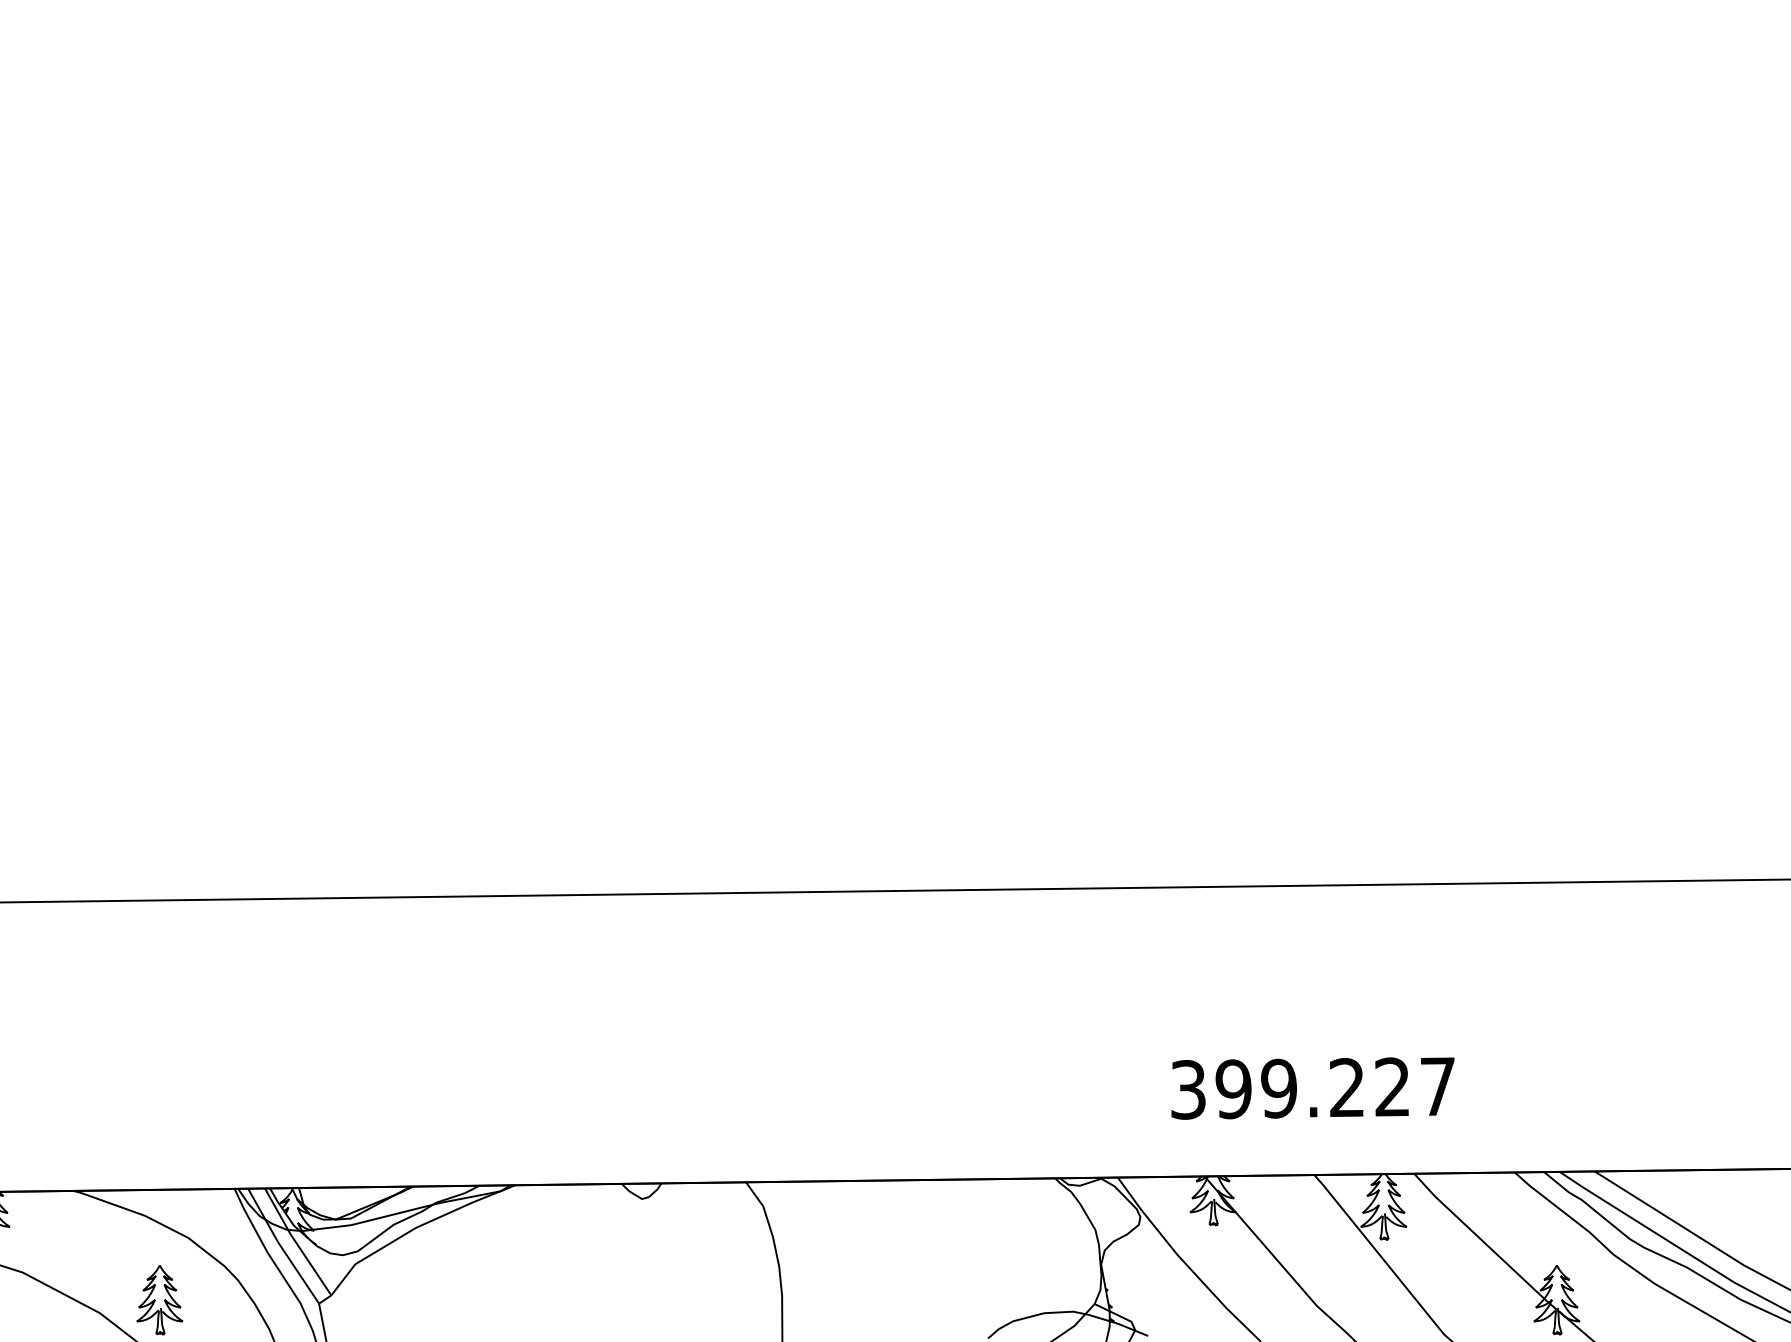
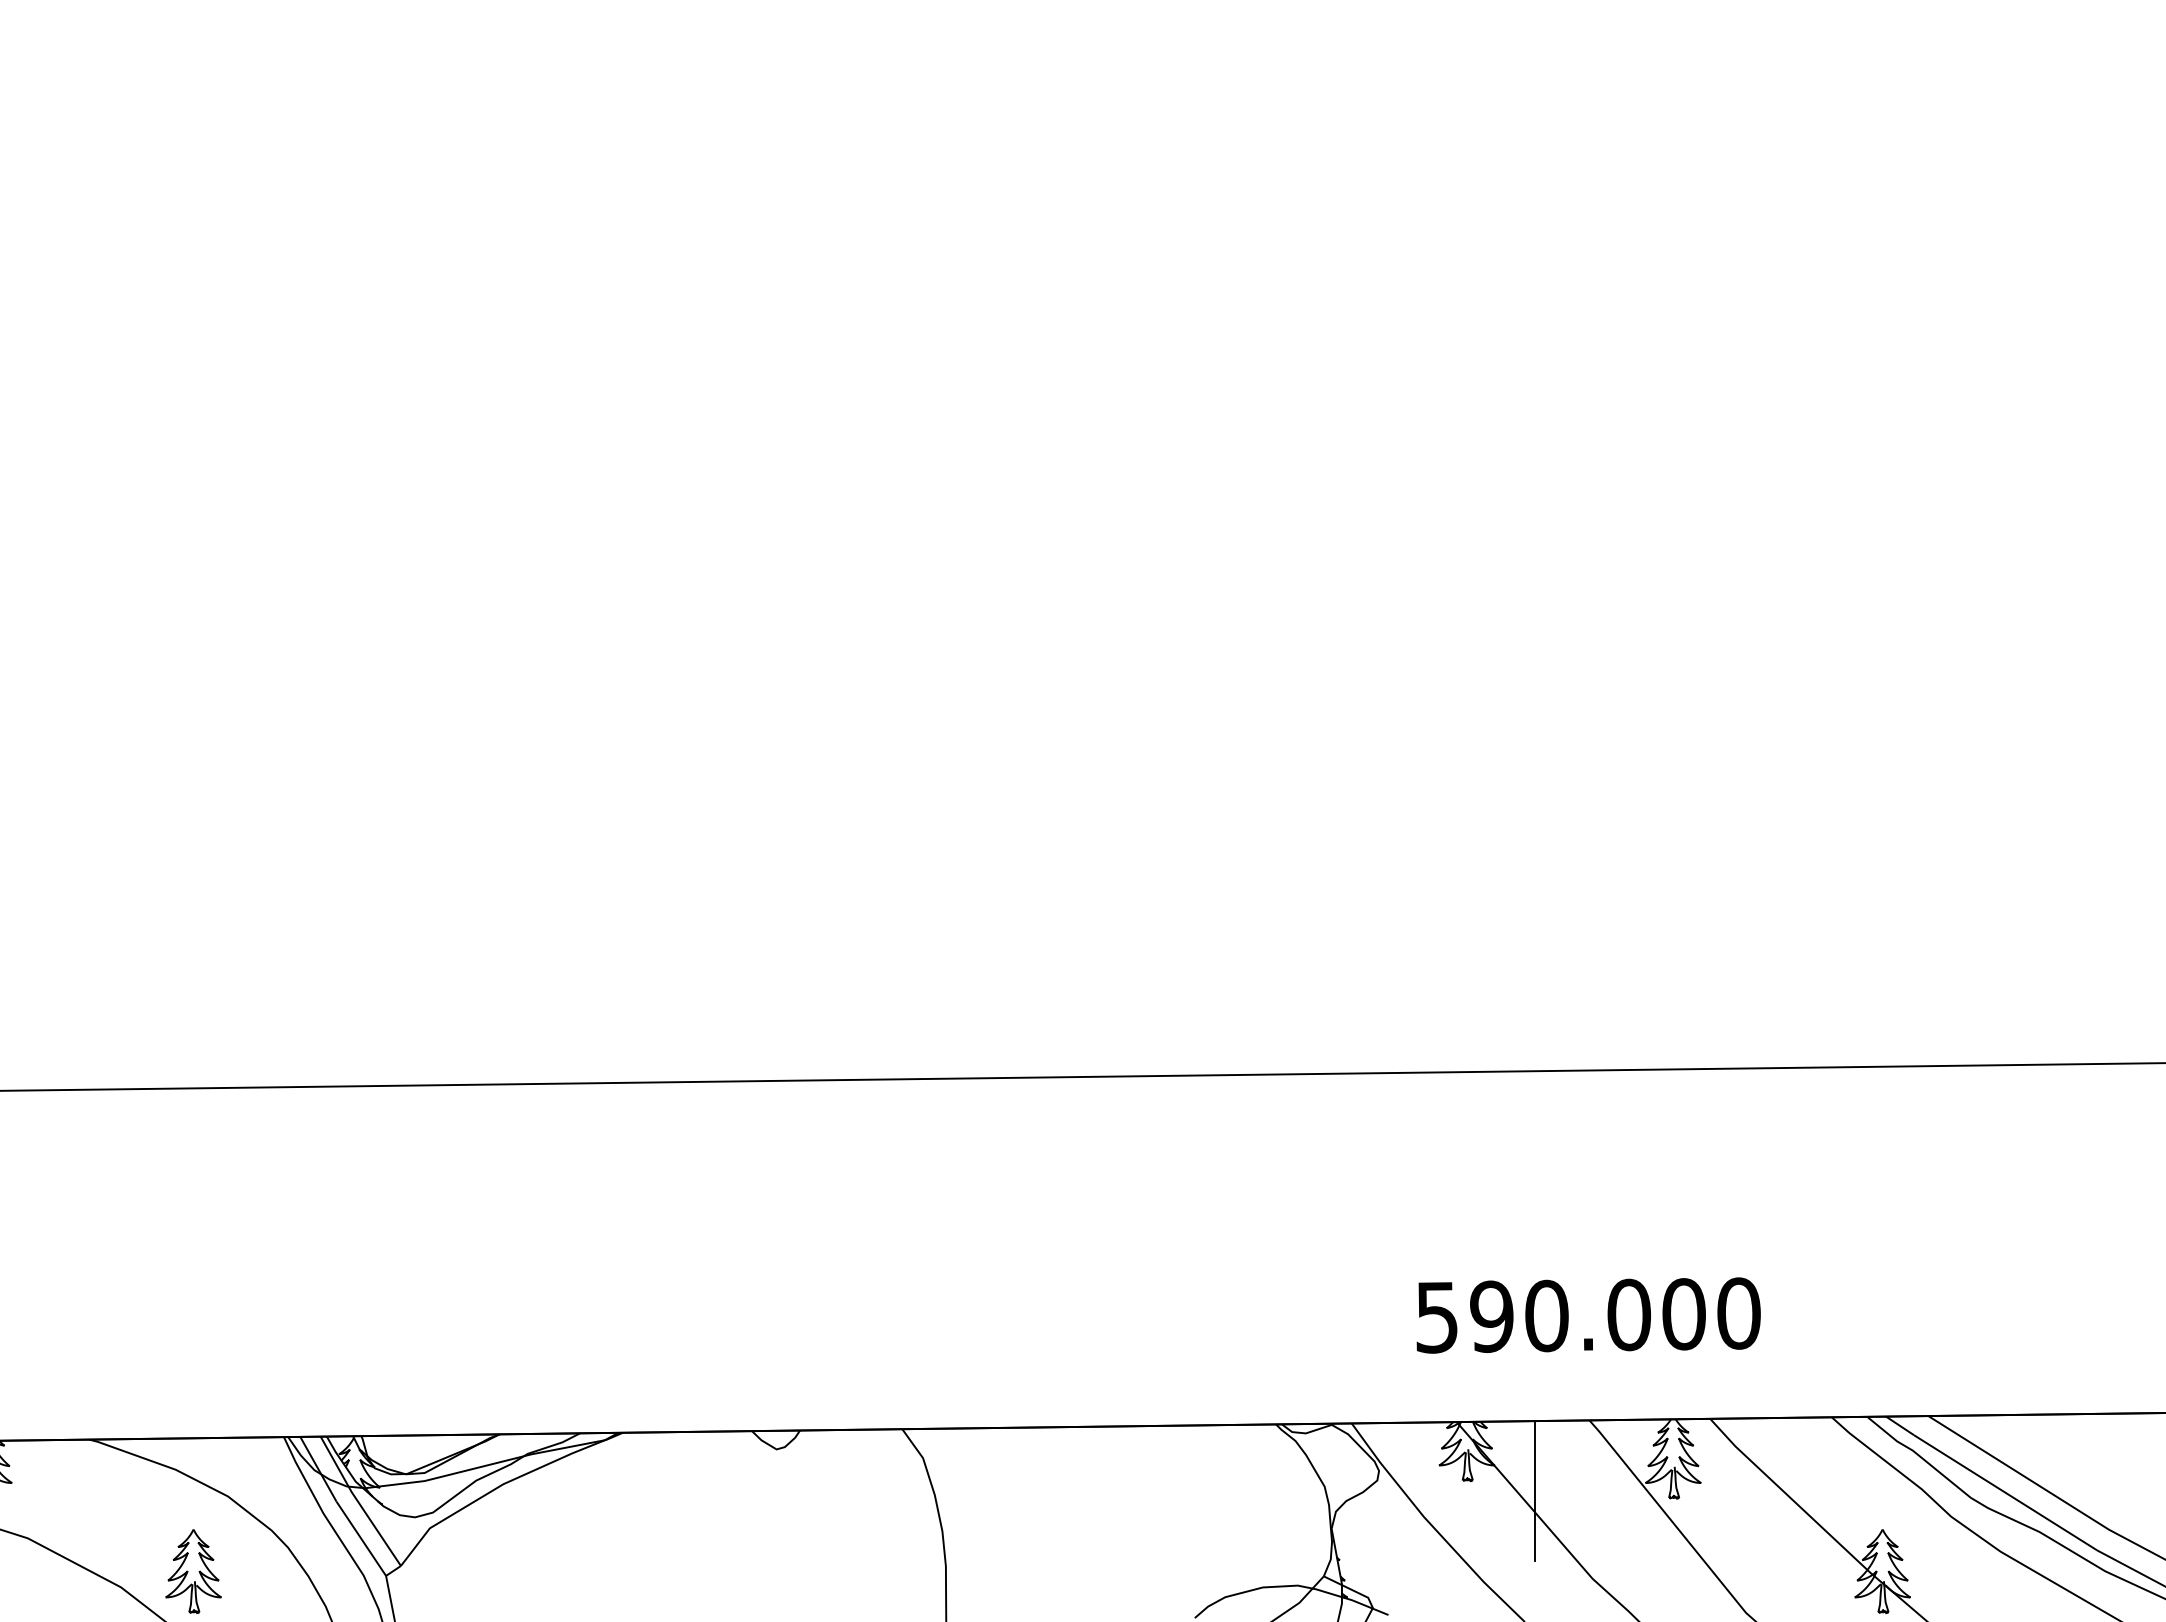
text: (1313, 1088) -> (1588, 1315), 399.227 -> 590.000
line: (1268, 1233) -> (1534, 1490), added

